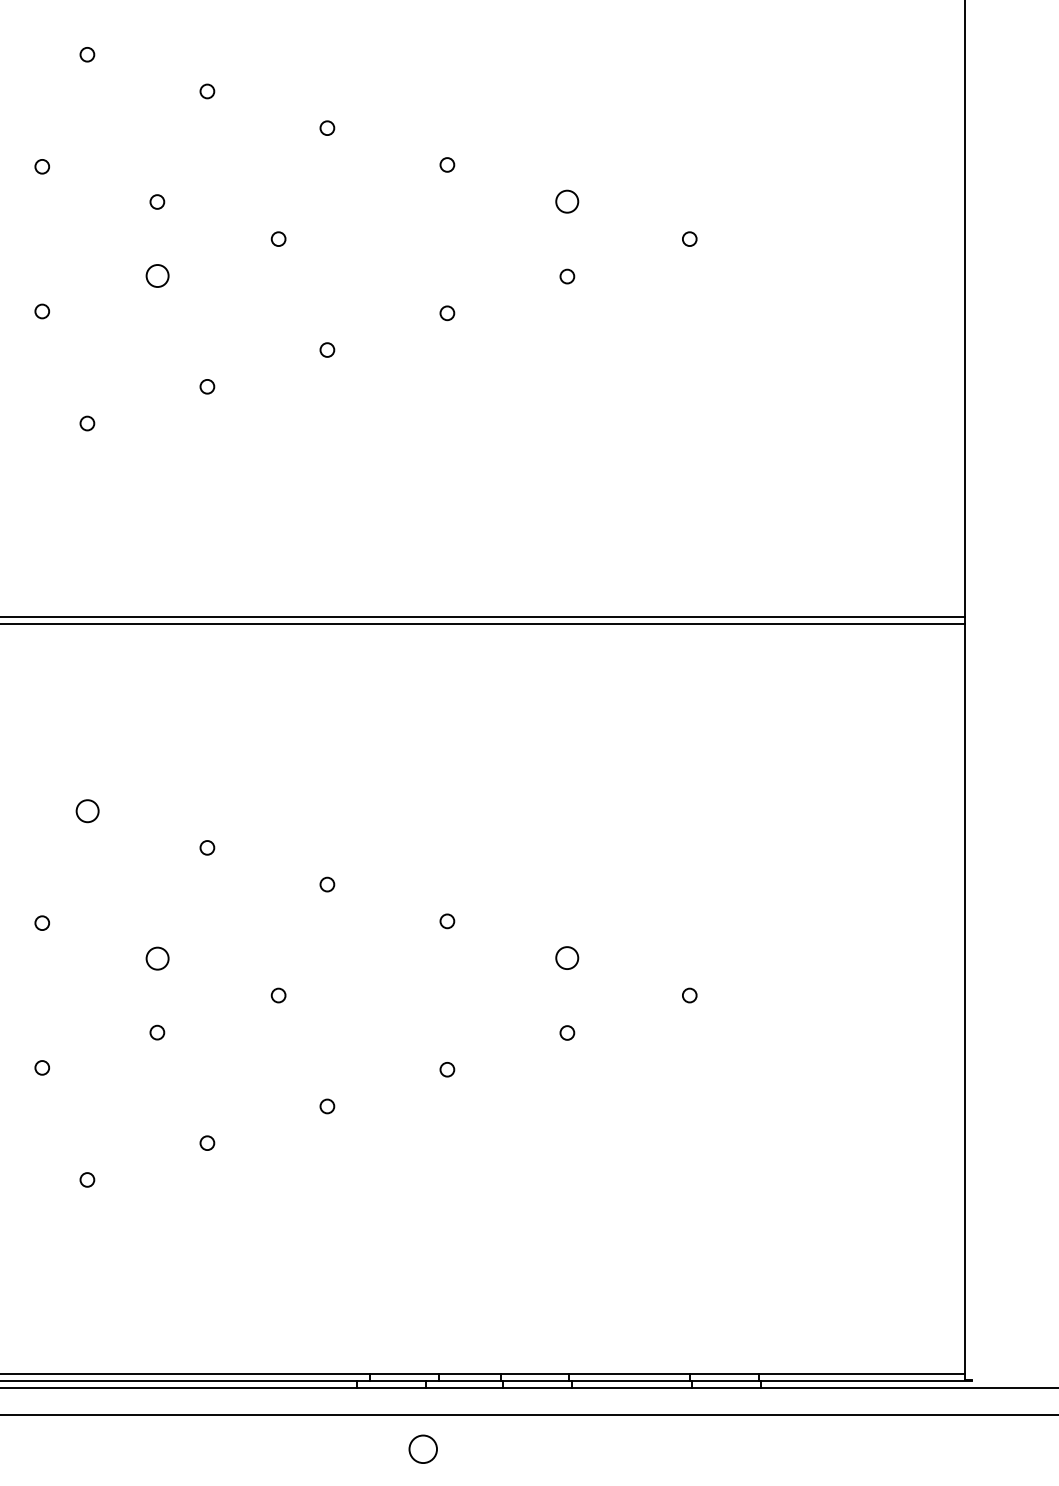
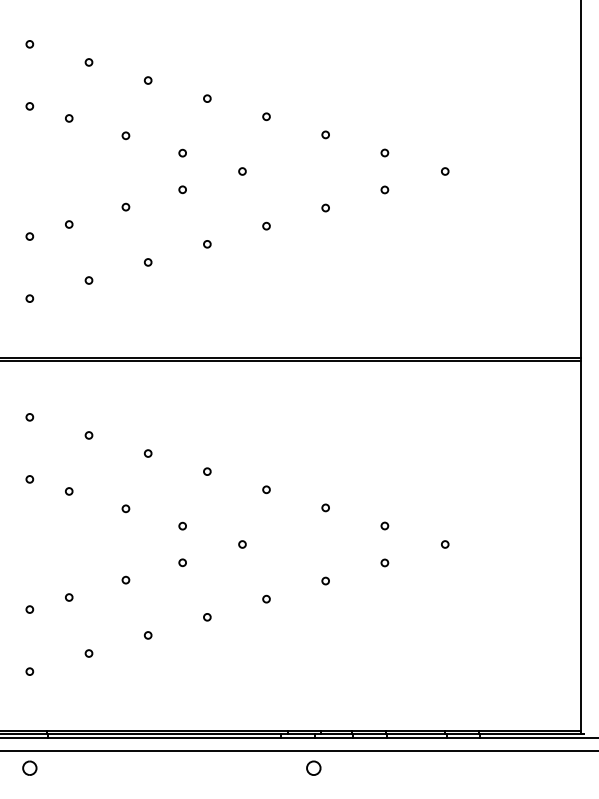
circle: (566, 200) -> (384, 152), size x0.62
circle: (156, 275) -> (182, 189), size x0.62
circle: (85, 811) -> (147, 453), size x0.62
circle: (156, 957) -> (182, 525), size x0.62
circle: (566, 957) -> (384, 525), size x0.62

